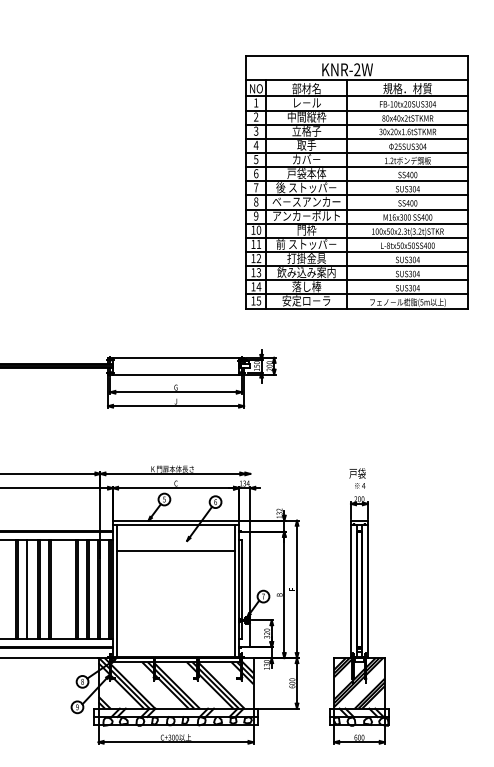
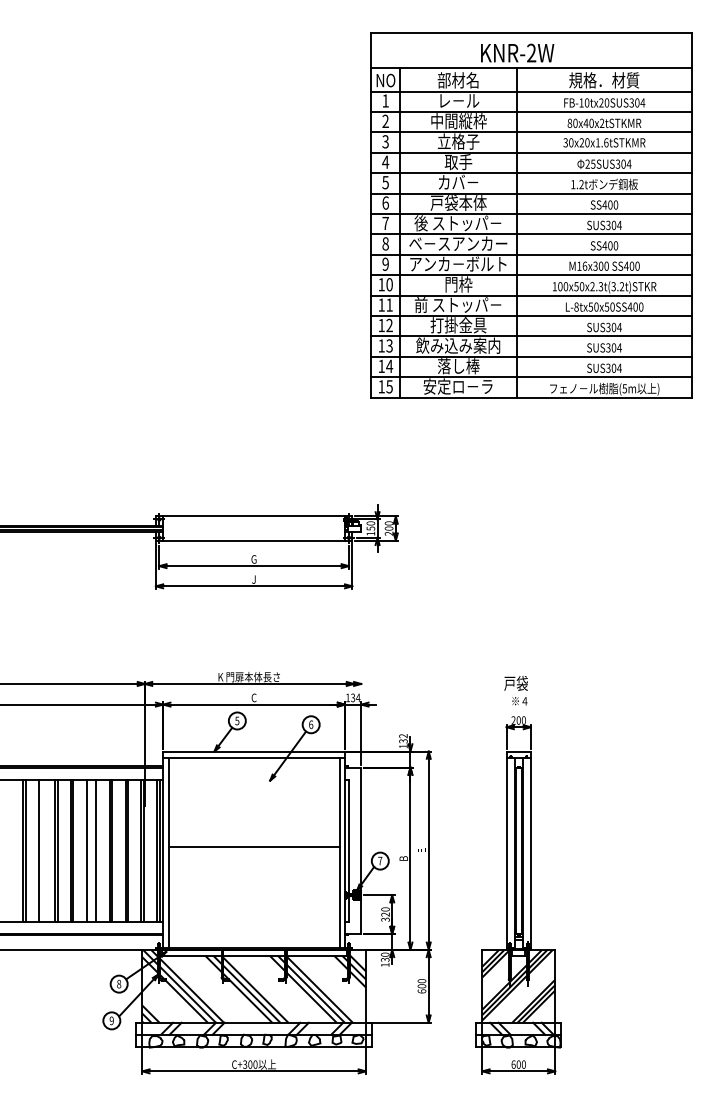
part: (356, 182) -> (530, 215), moved
line: (175, 550) -> (253, 846), moved
line: (60, 589) -> (87, 850), added
line: (66, 589) -> (95, 850), added

